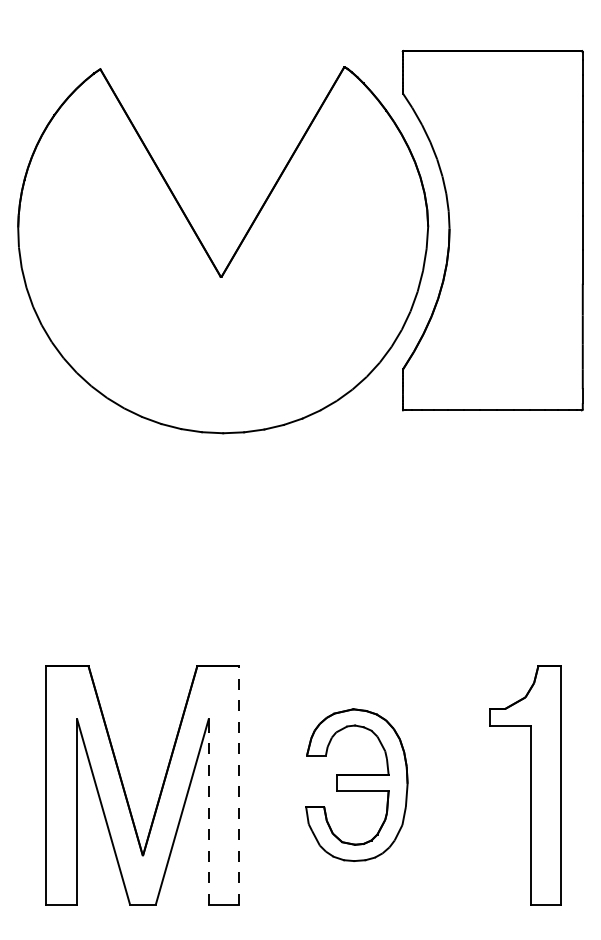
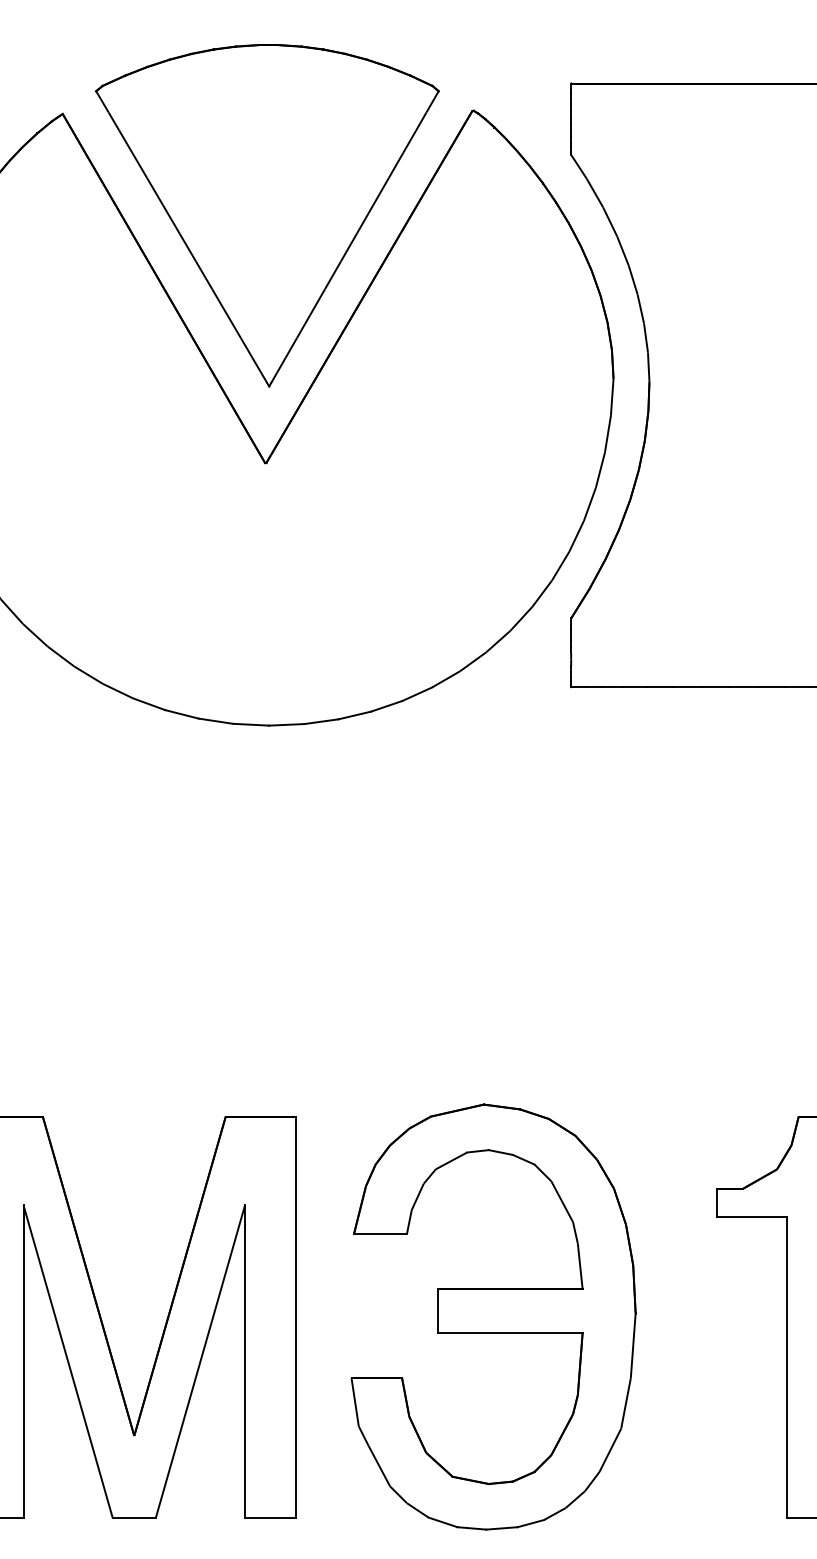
part: (222, 129) -> (267, 215), added
line: (238, 784) -> (294, 1315), dashed -> solid
part: (356, 784) -> (493, 1315), size x1.67
line: (208, 817) -> (244, 1371), dashed -> solid

